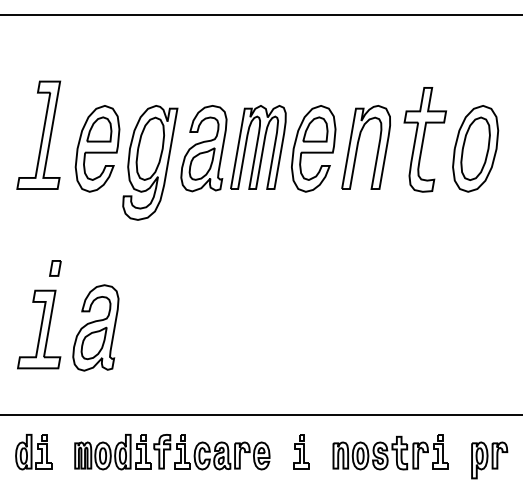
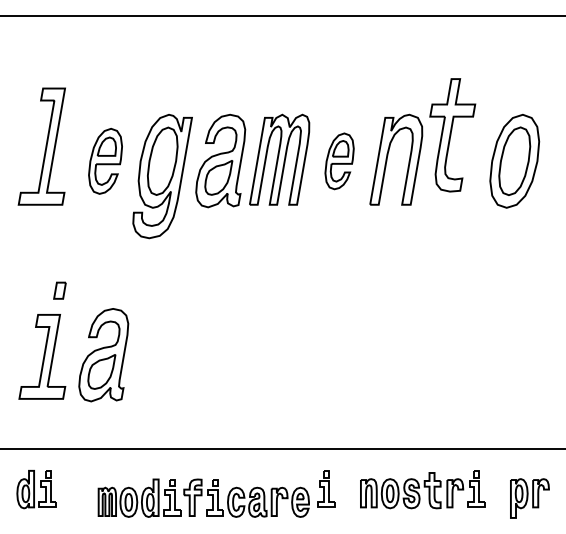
part: (425, 139) -> (452, 134), moved
part: (97, 148) -> (105, 160), size x0.7
part: (313, 148) -> (339, 160), size x0.6
part: (172, 452) -> (203, 498), moved

